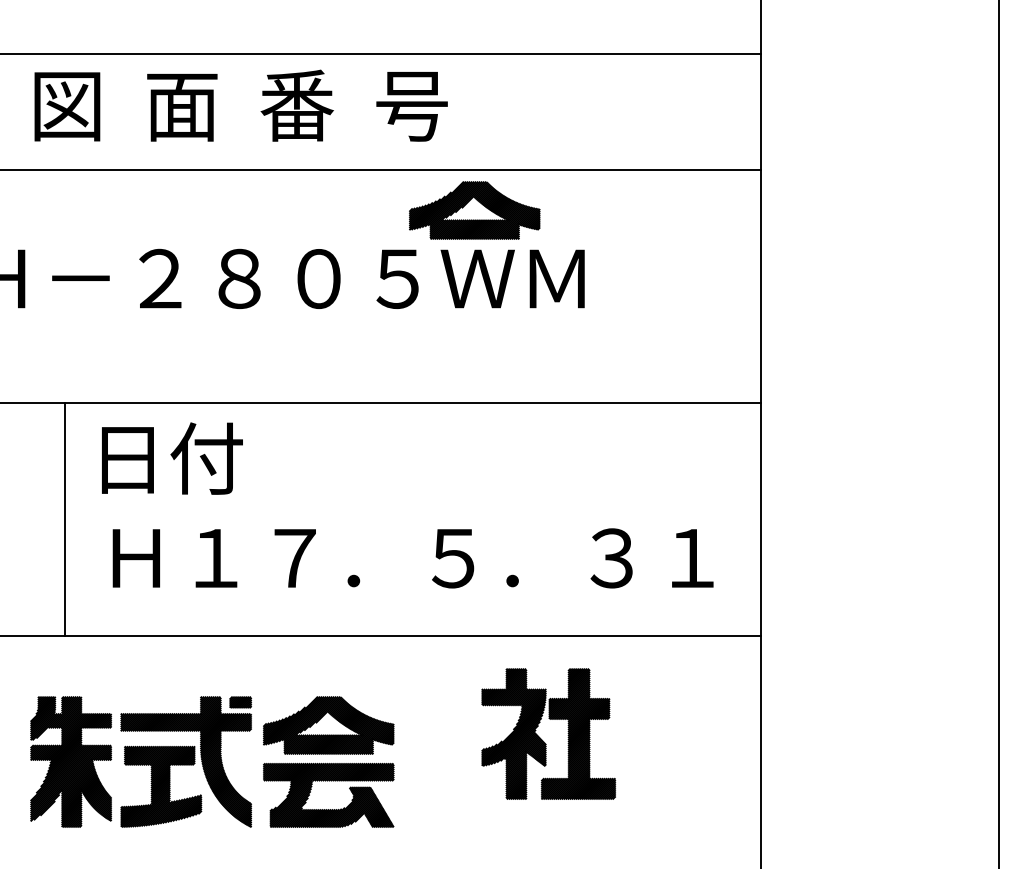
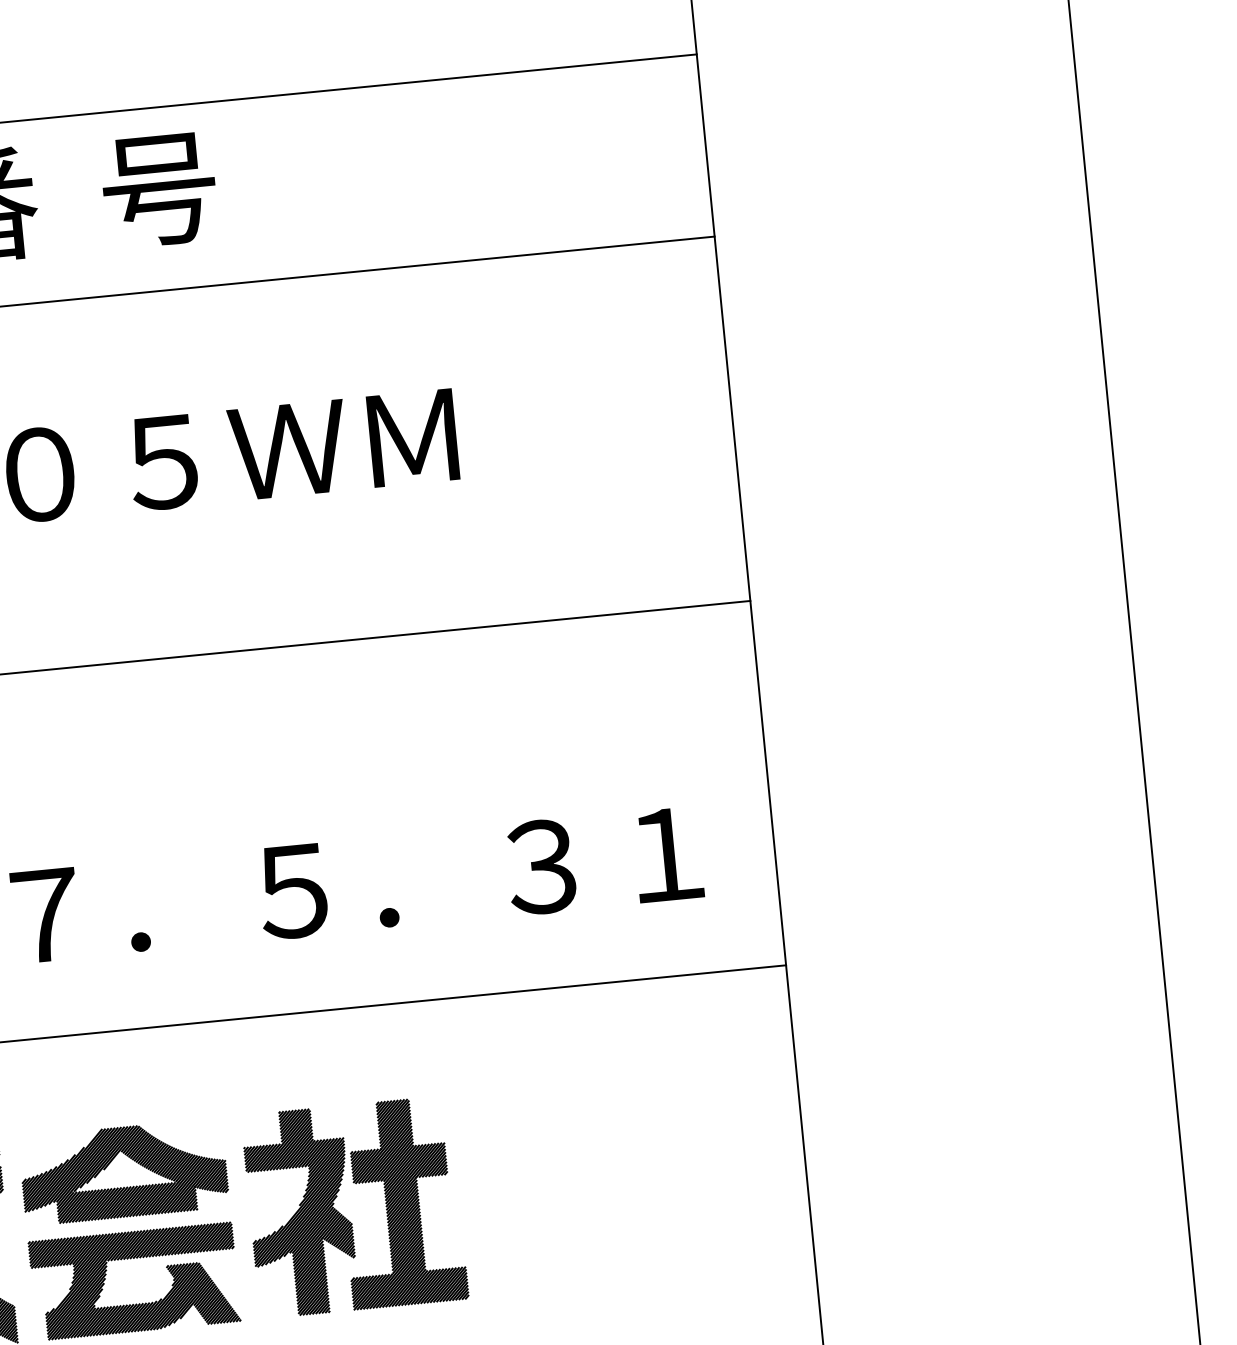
part: (474, 210) -> (273, 343), removed
part: (542, 739) -> (346, 1216), moved

